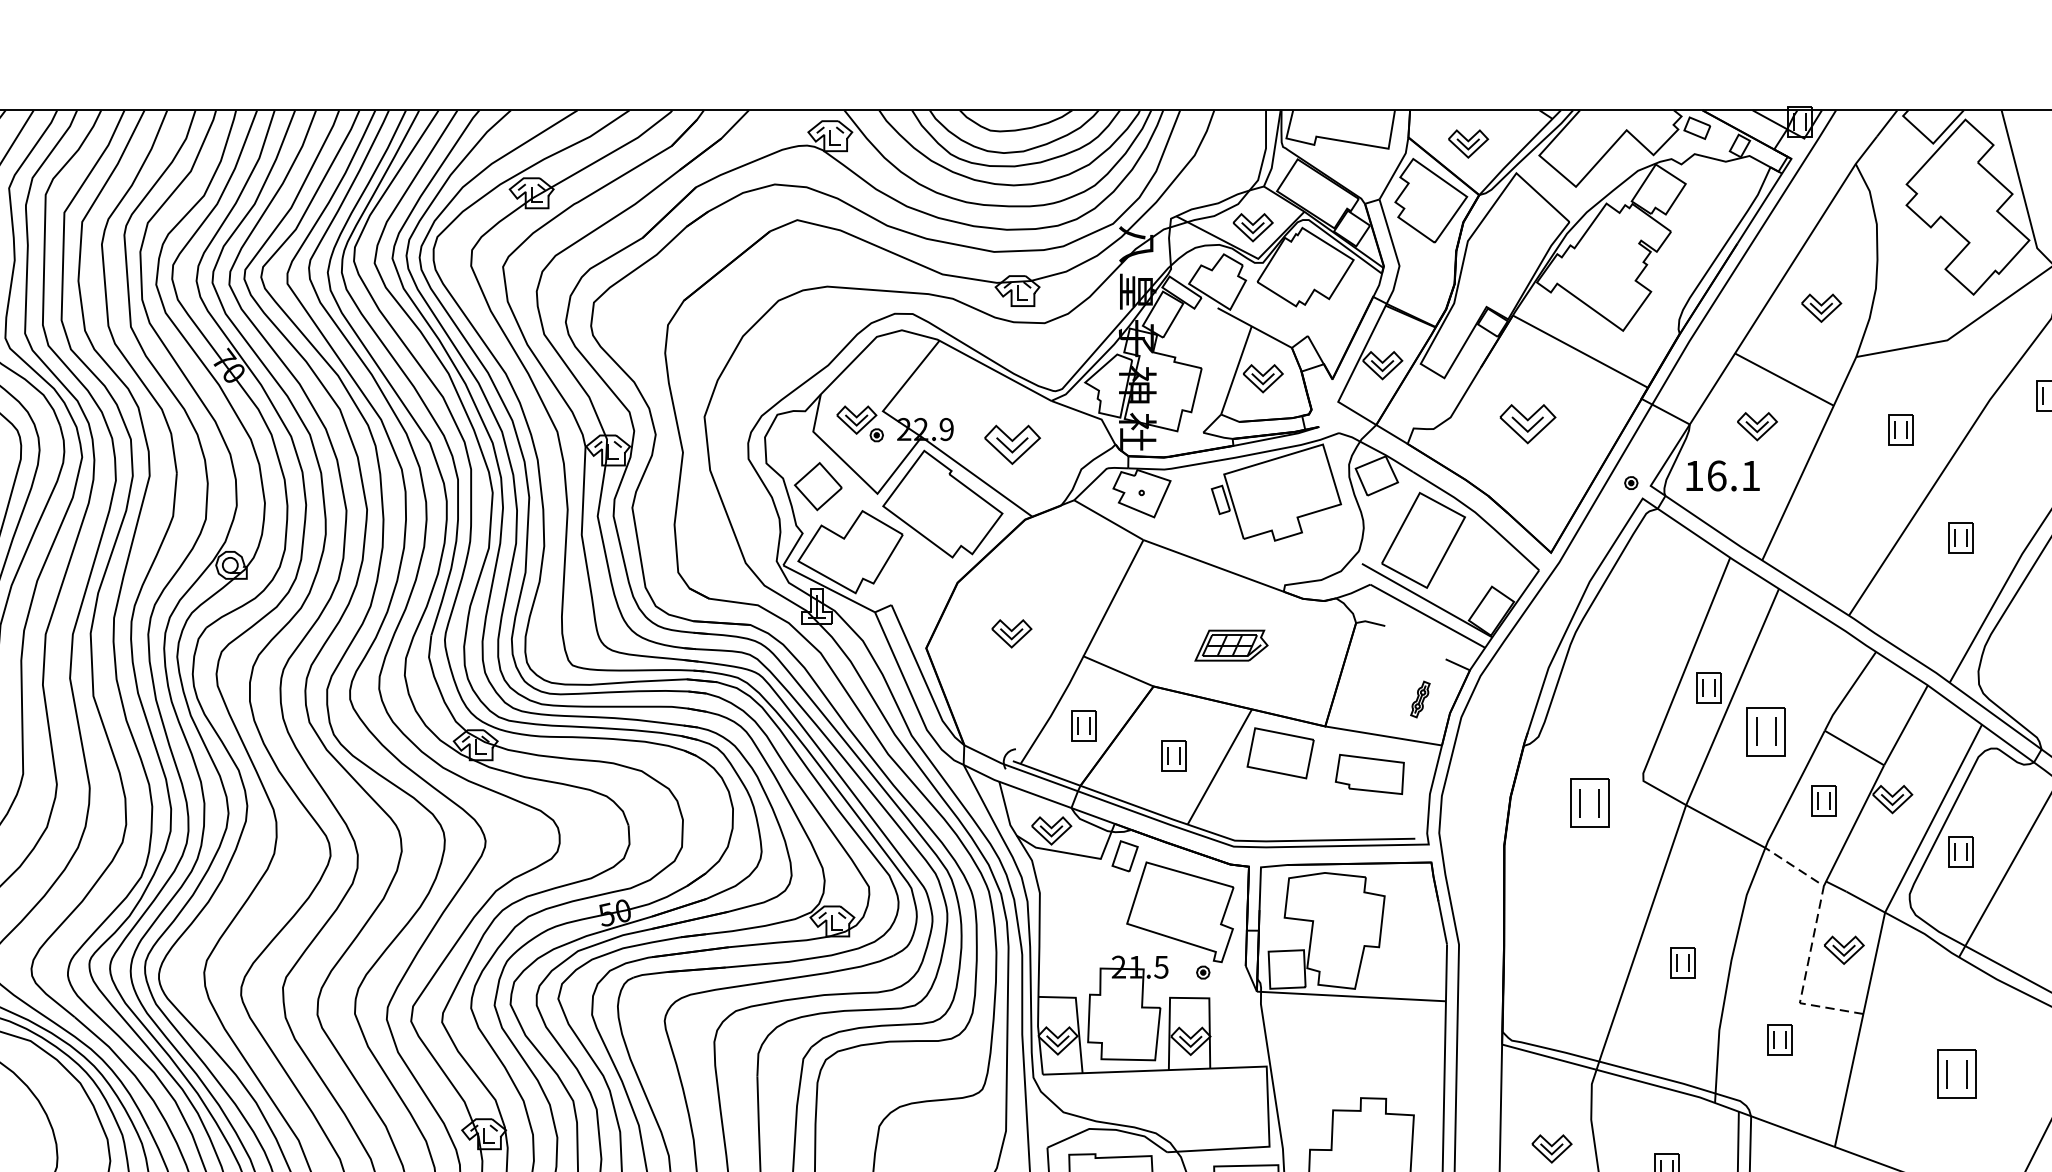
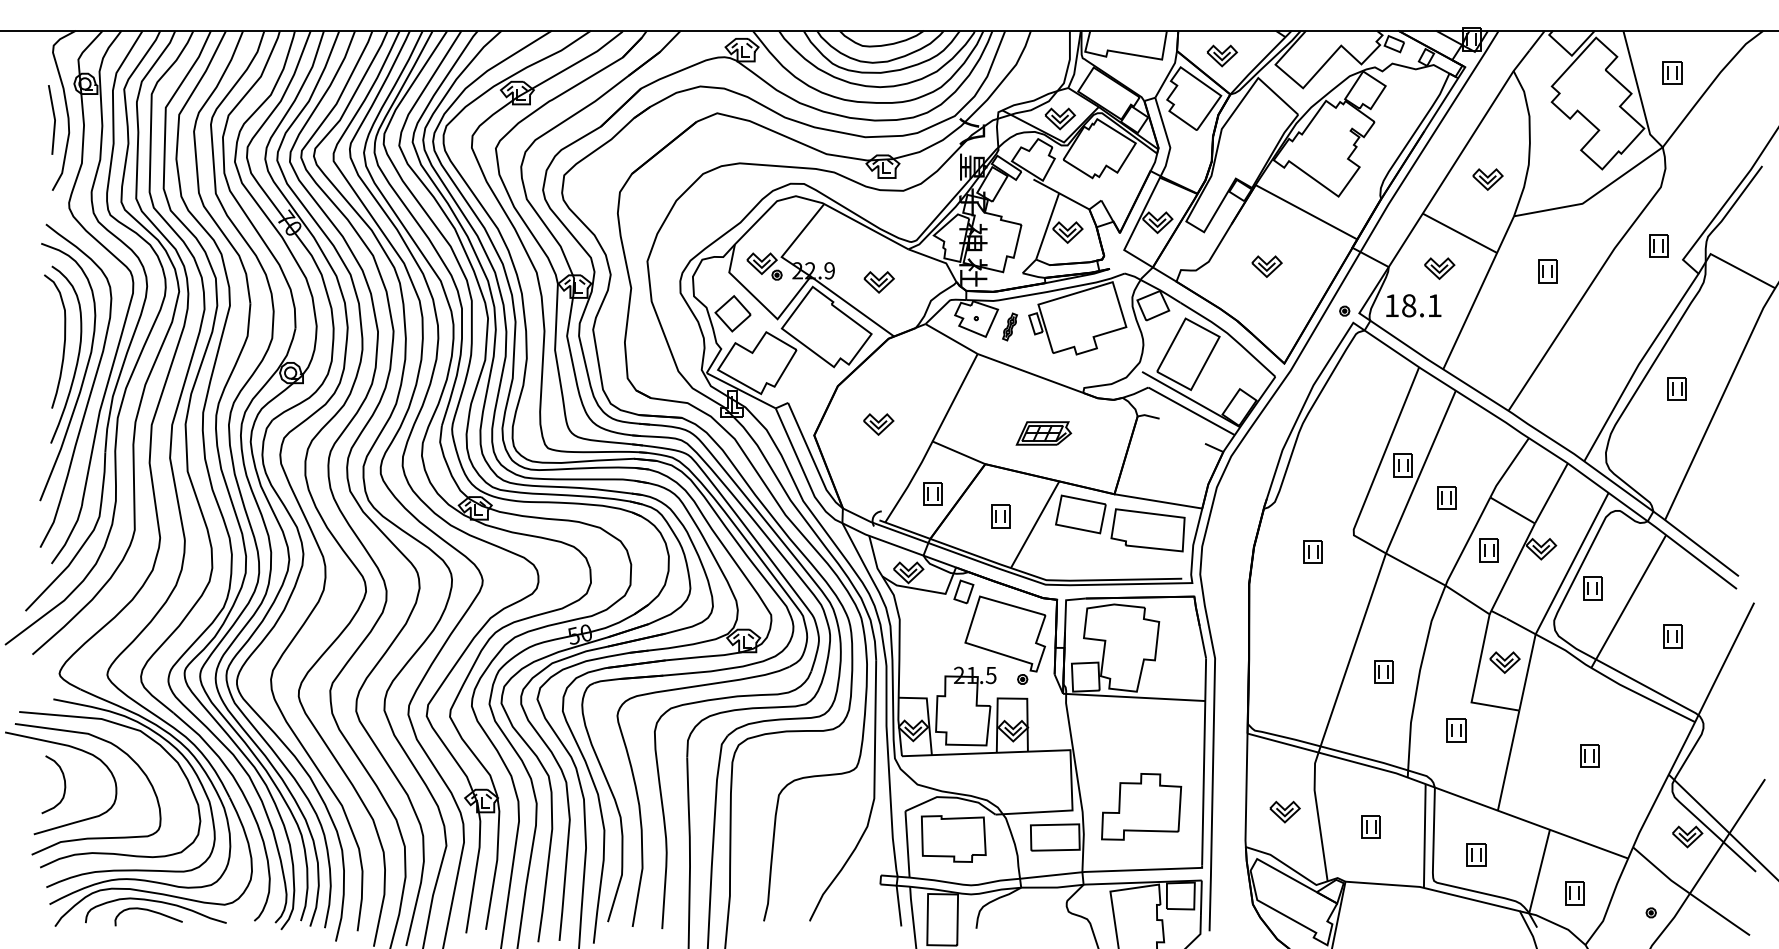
part: (1527, 423) -> (1266, 266), size x0.71
part: (1011, 445) -> (878, 282), size x0.71
text: (1717, 475) -> (1409, 305), 16.1 -> 18.1
part: (1960, 538) -> (1592, 352), removed
part: (1419, 698) -> (1009, 326), moved
part: (1766, 730) -> (1446, 497), size x0.62
part: (1369, 774) -> (1147, 530), size x1.43
part: (1588, 802) -> (1312, 551), size x0.62
line: (1813, 942) -> (1481, 656), dashed -> solid
part: (1956, 1073) -> (1589, 755), size x0.62

